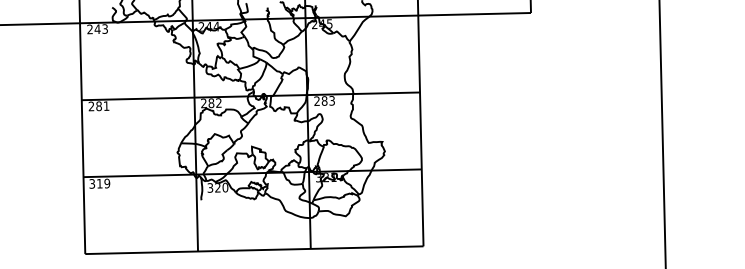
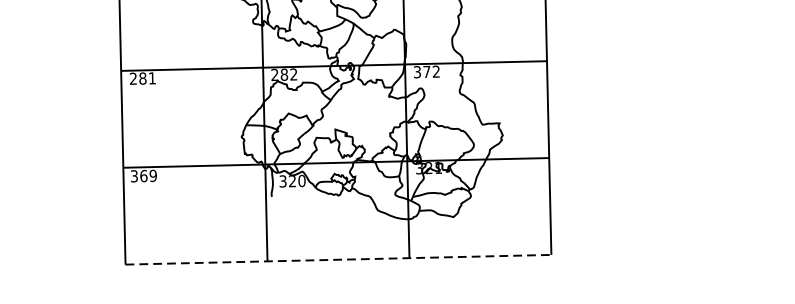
text: (324, 101) -> (426, 72), 283 -> 372
text: (99, 183) -> (143, 175), 319 -> 369
line: (254, 250) -> (338, 260), solid -> dashed

